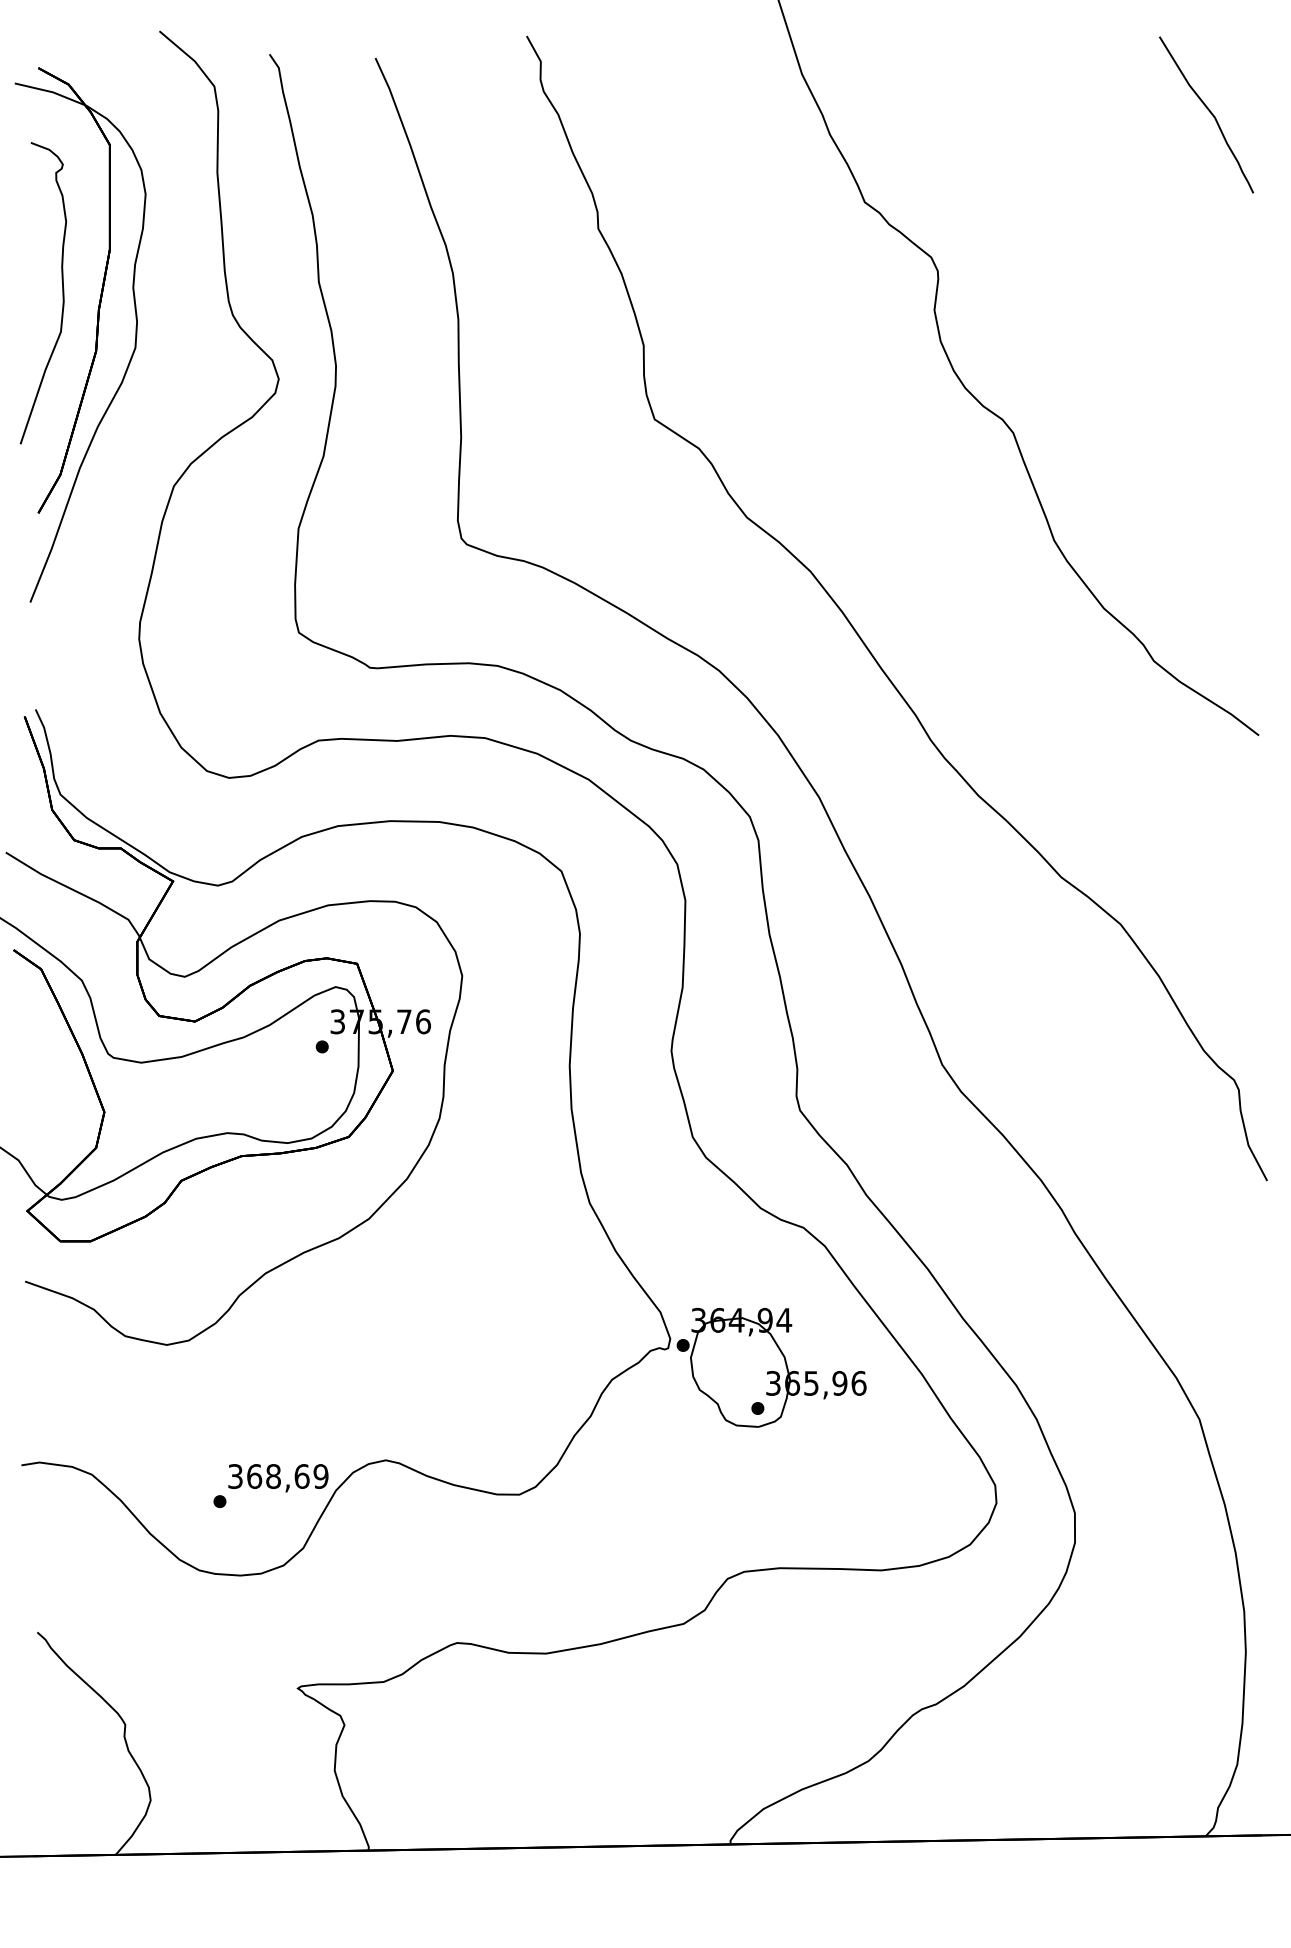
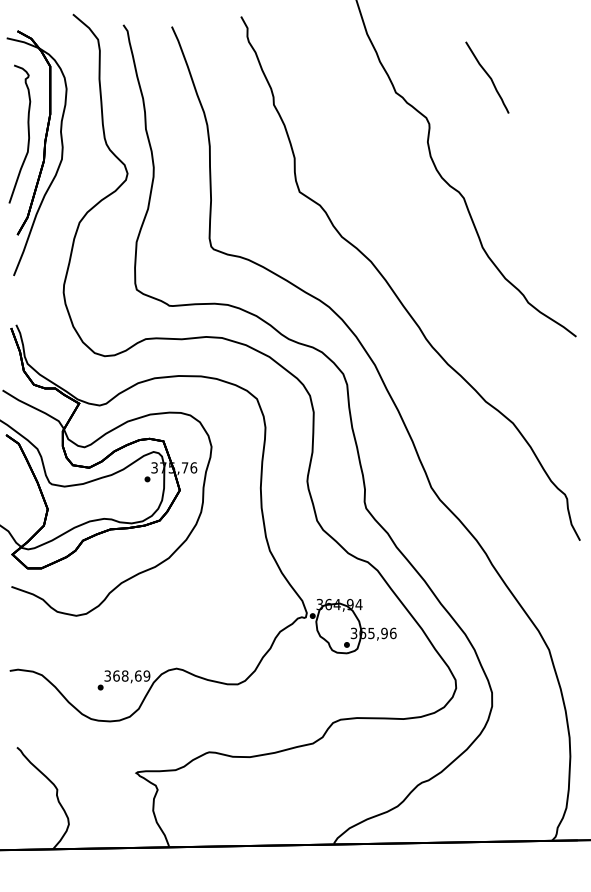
part: (1206, 114) -> (487, 77), moved

